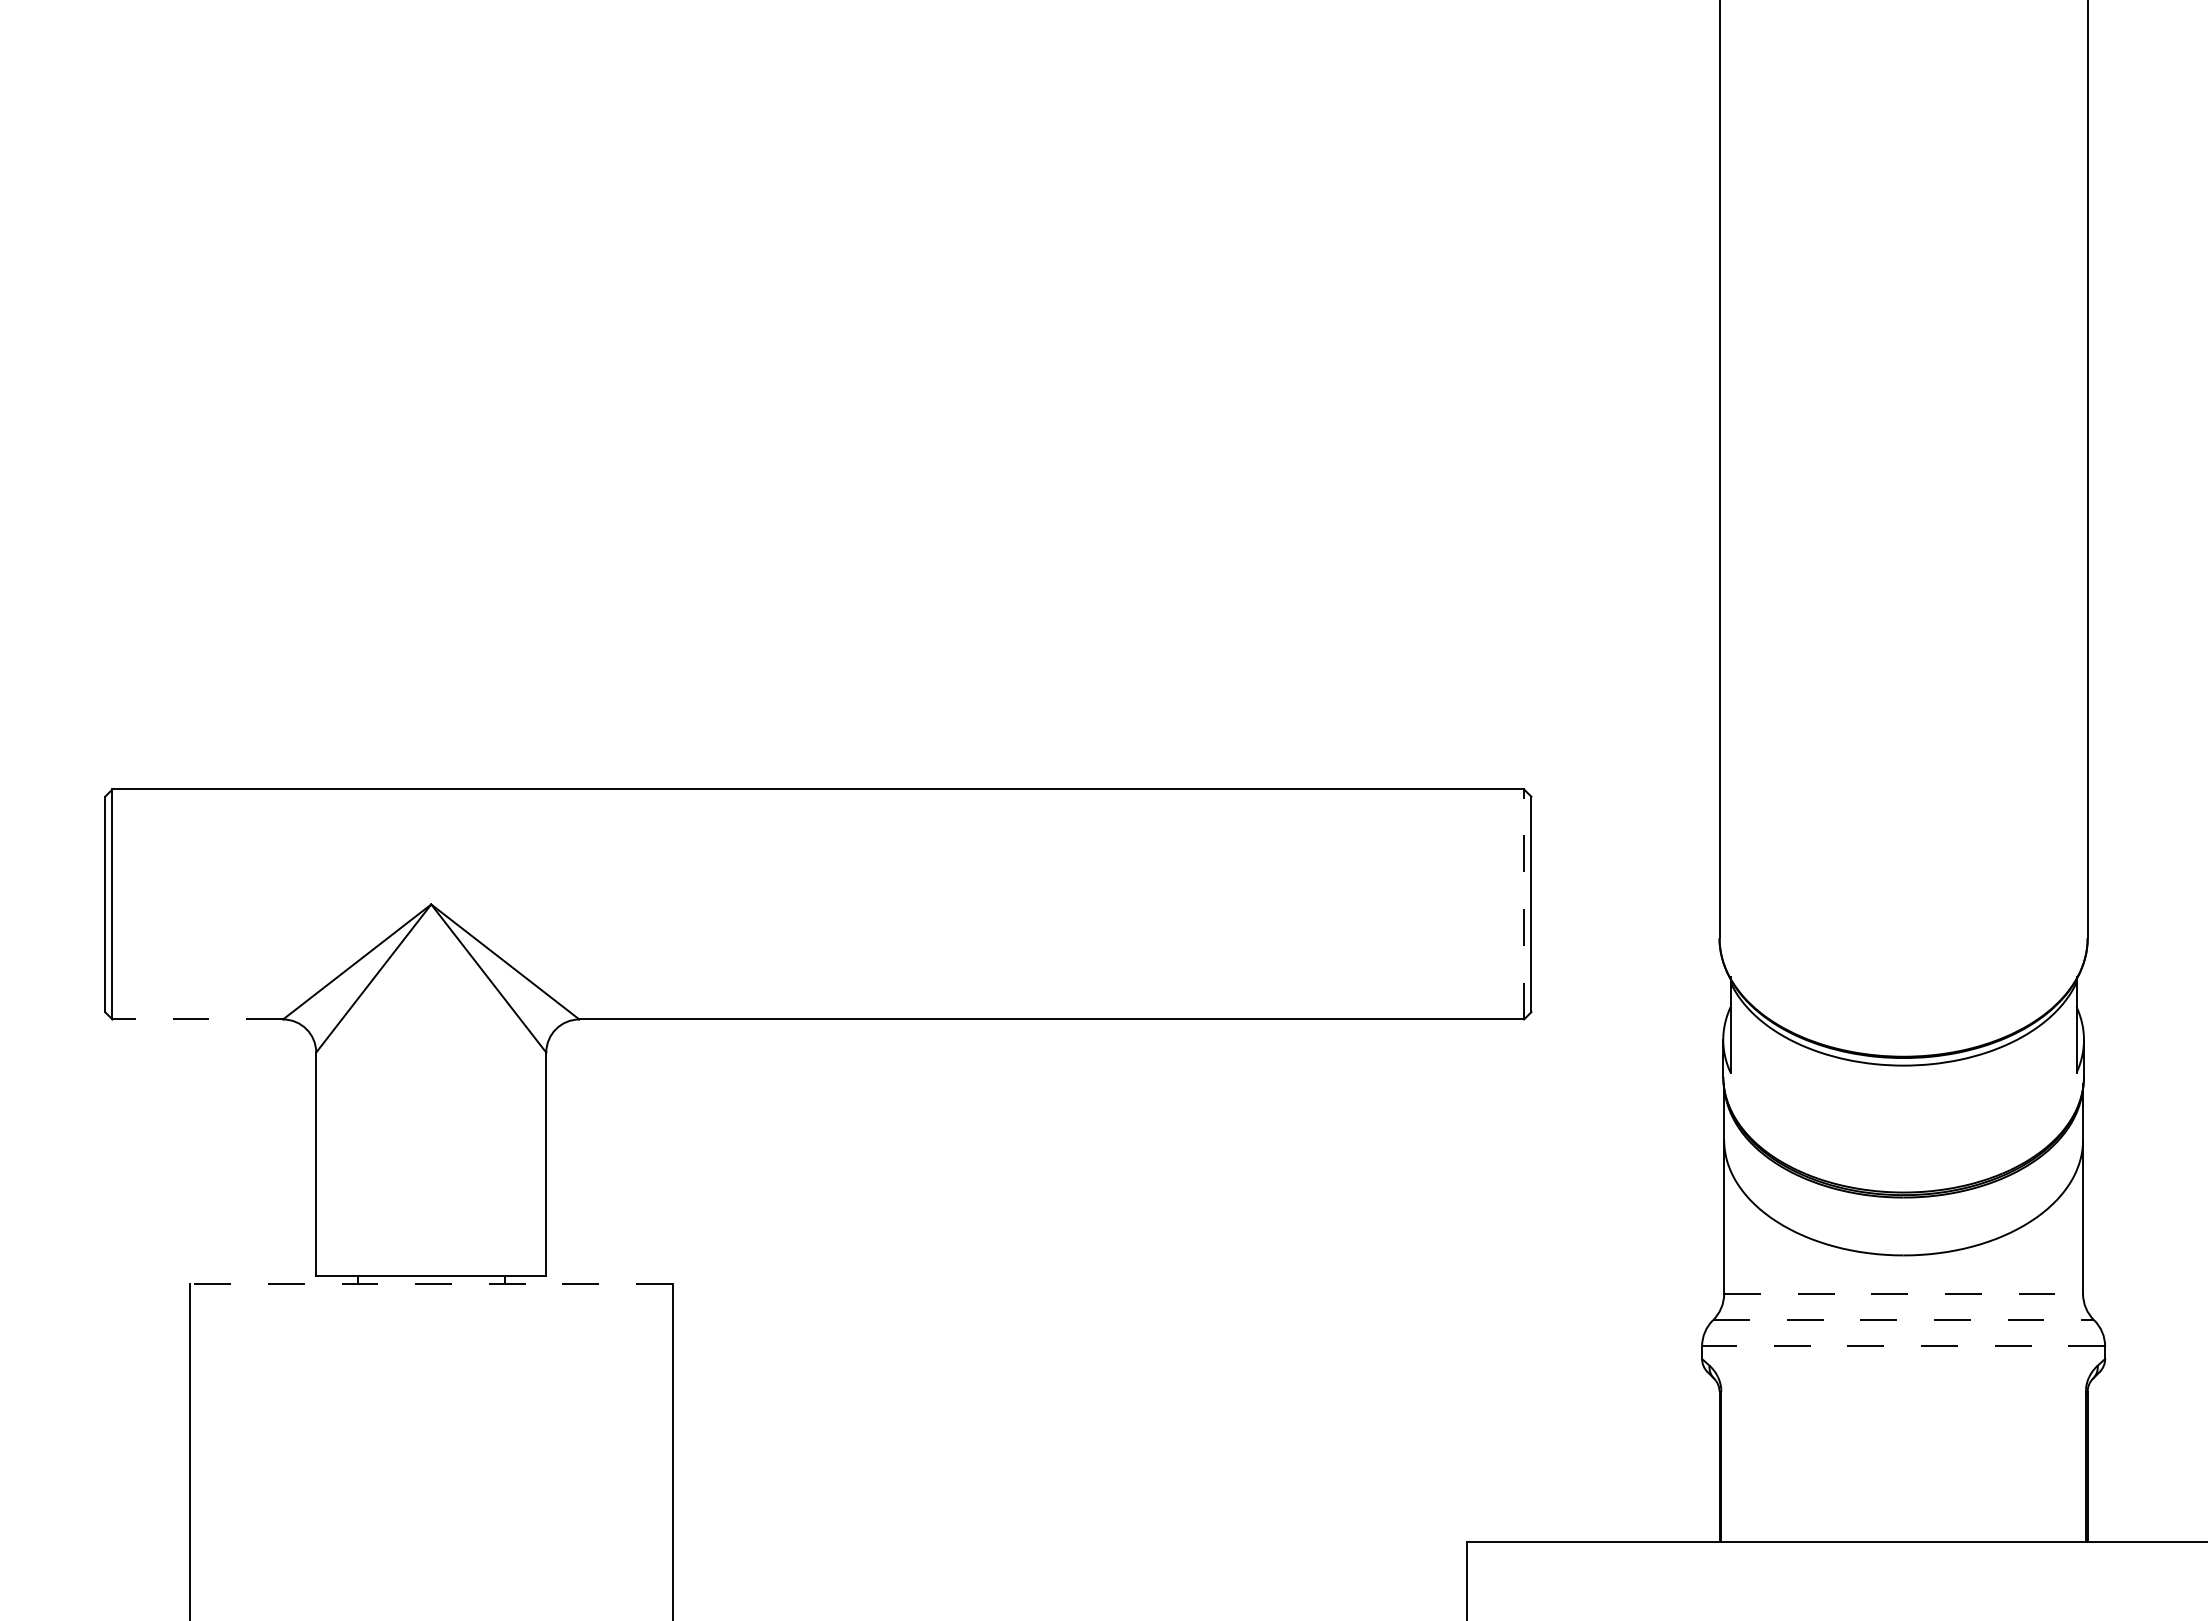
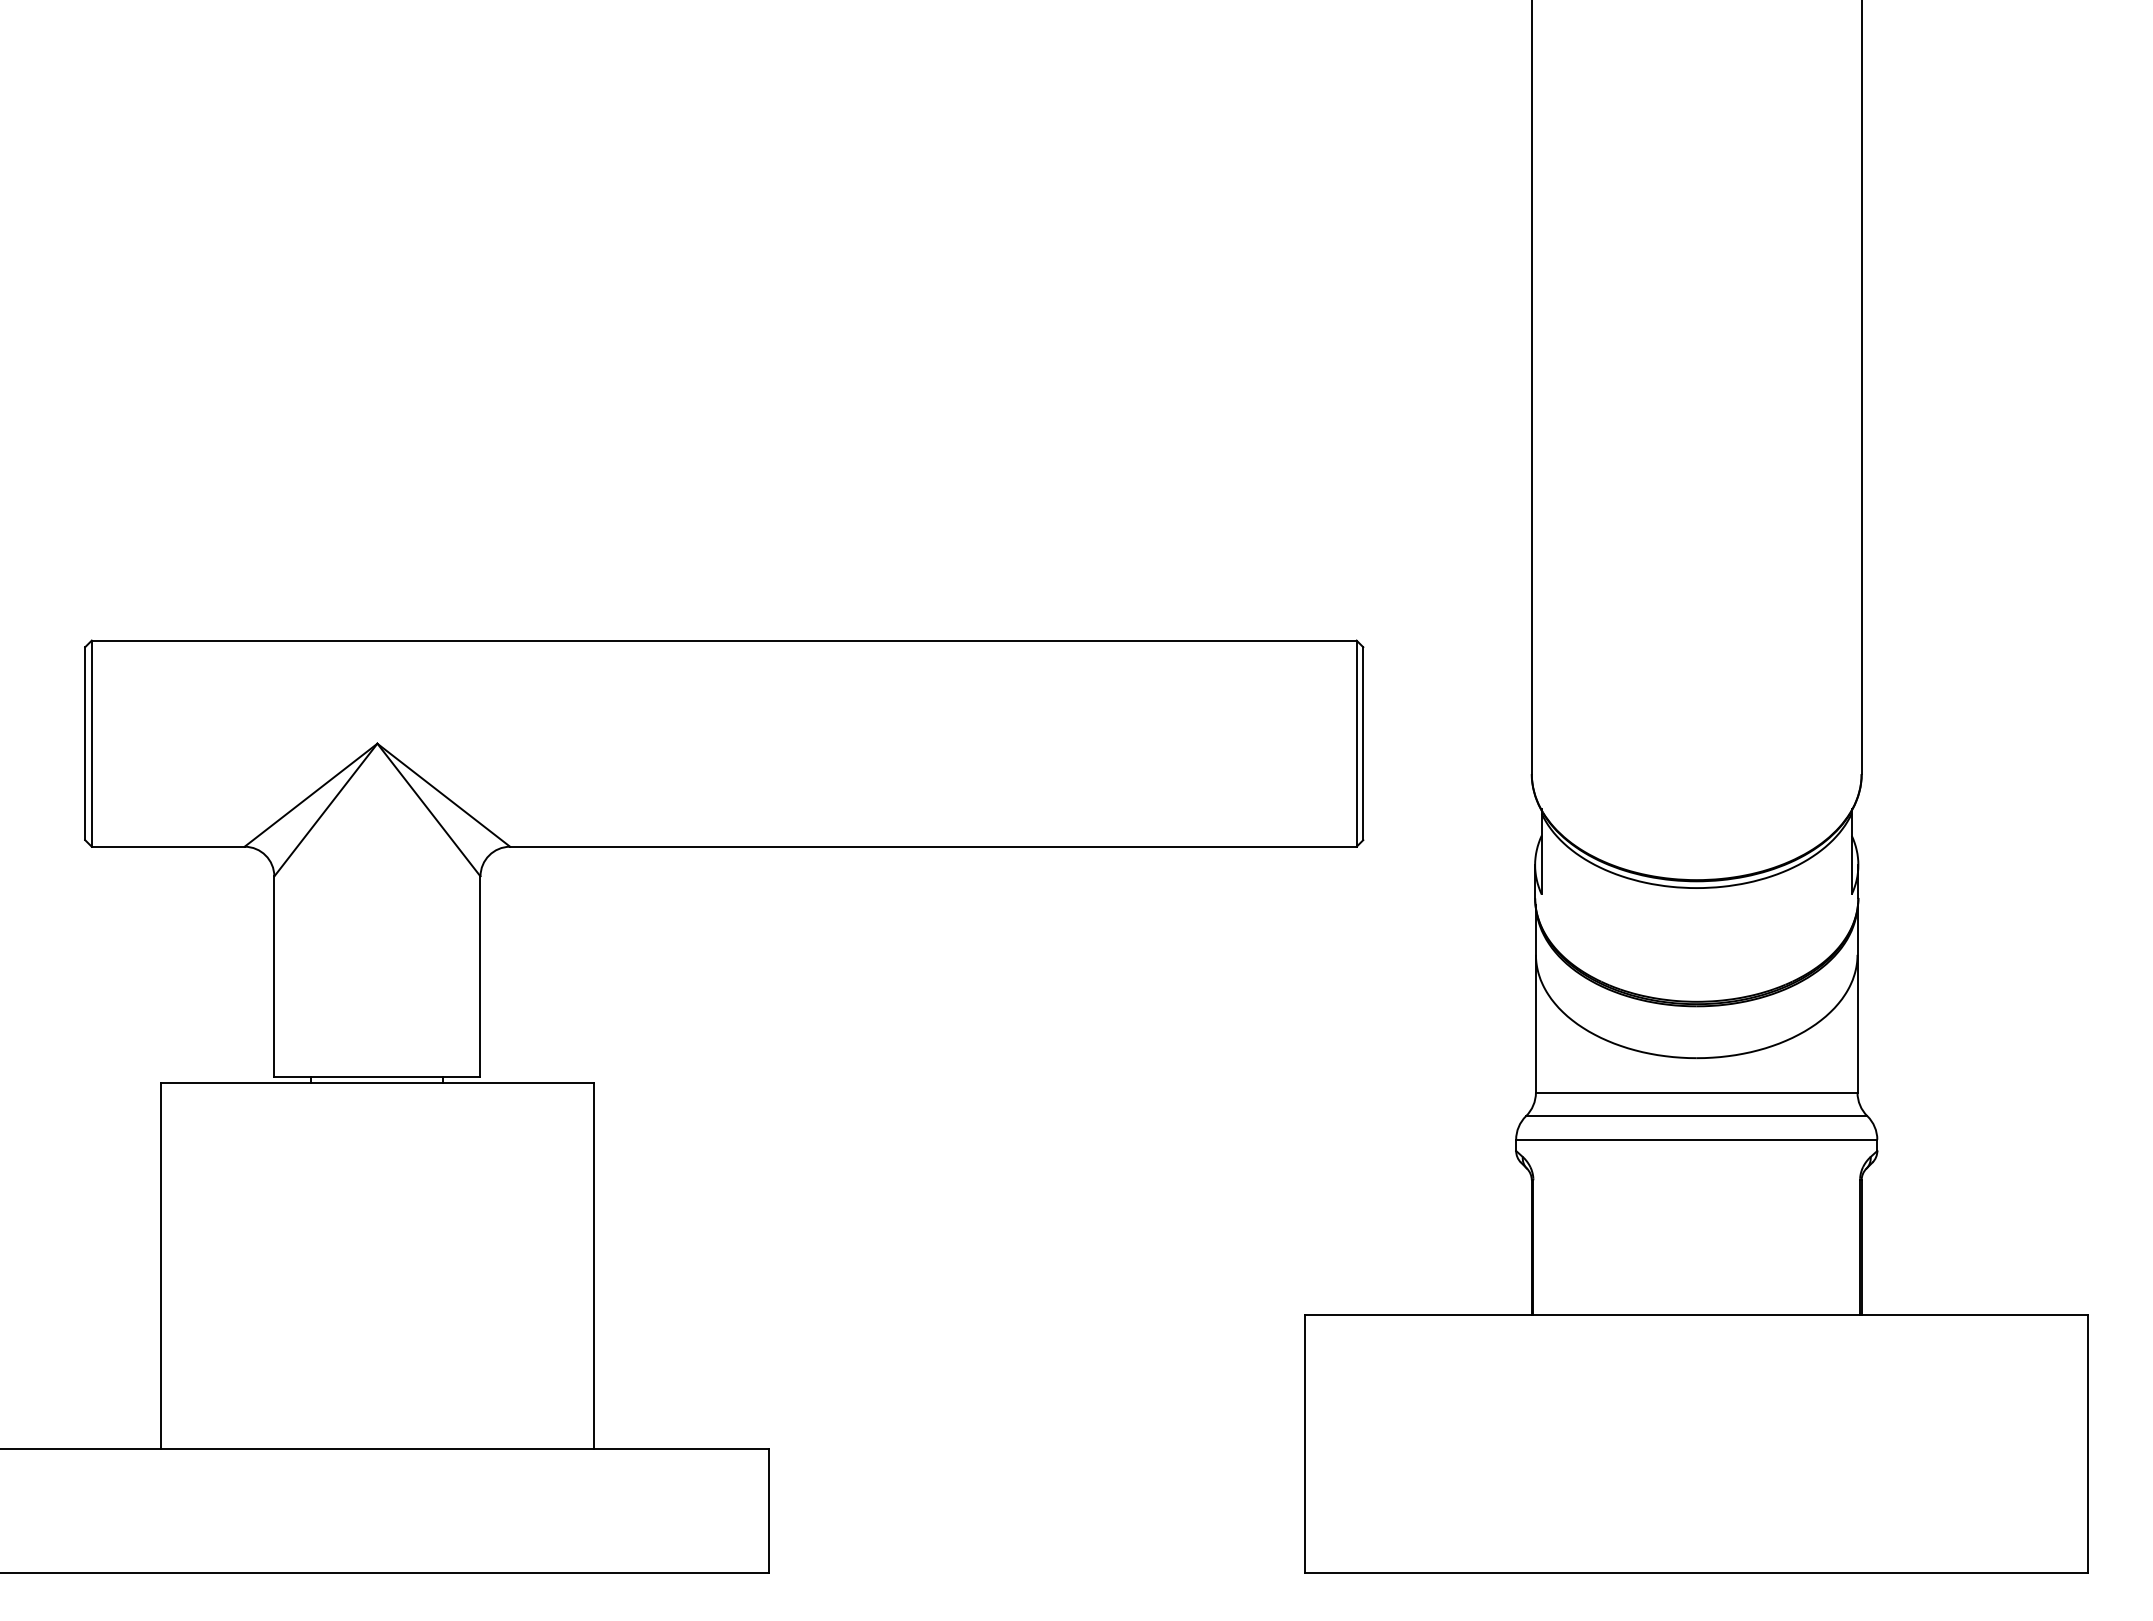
line: (1523, 904) -> (1356, 743), dashed -> solid
line: (196, 1019) -> (167, 846), dashed -> solid
line: (430, 1283) -> (376, 1083), dashed -> solid
line: (1903, 1293) -> (1696, 1092), dashed -> solid
line: (1903, 1320) -> (1696, 1116), dashed -> solid
line: (1903, 1346) -> (1696, 1139), dashed -> solid

